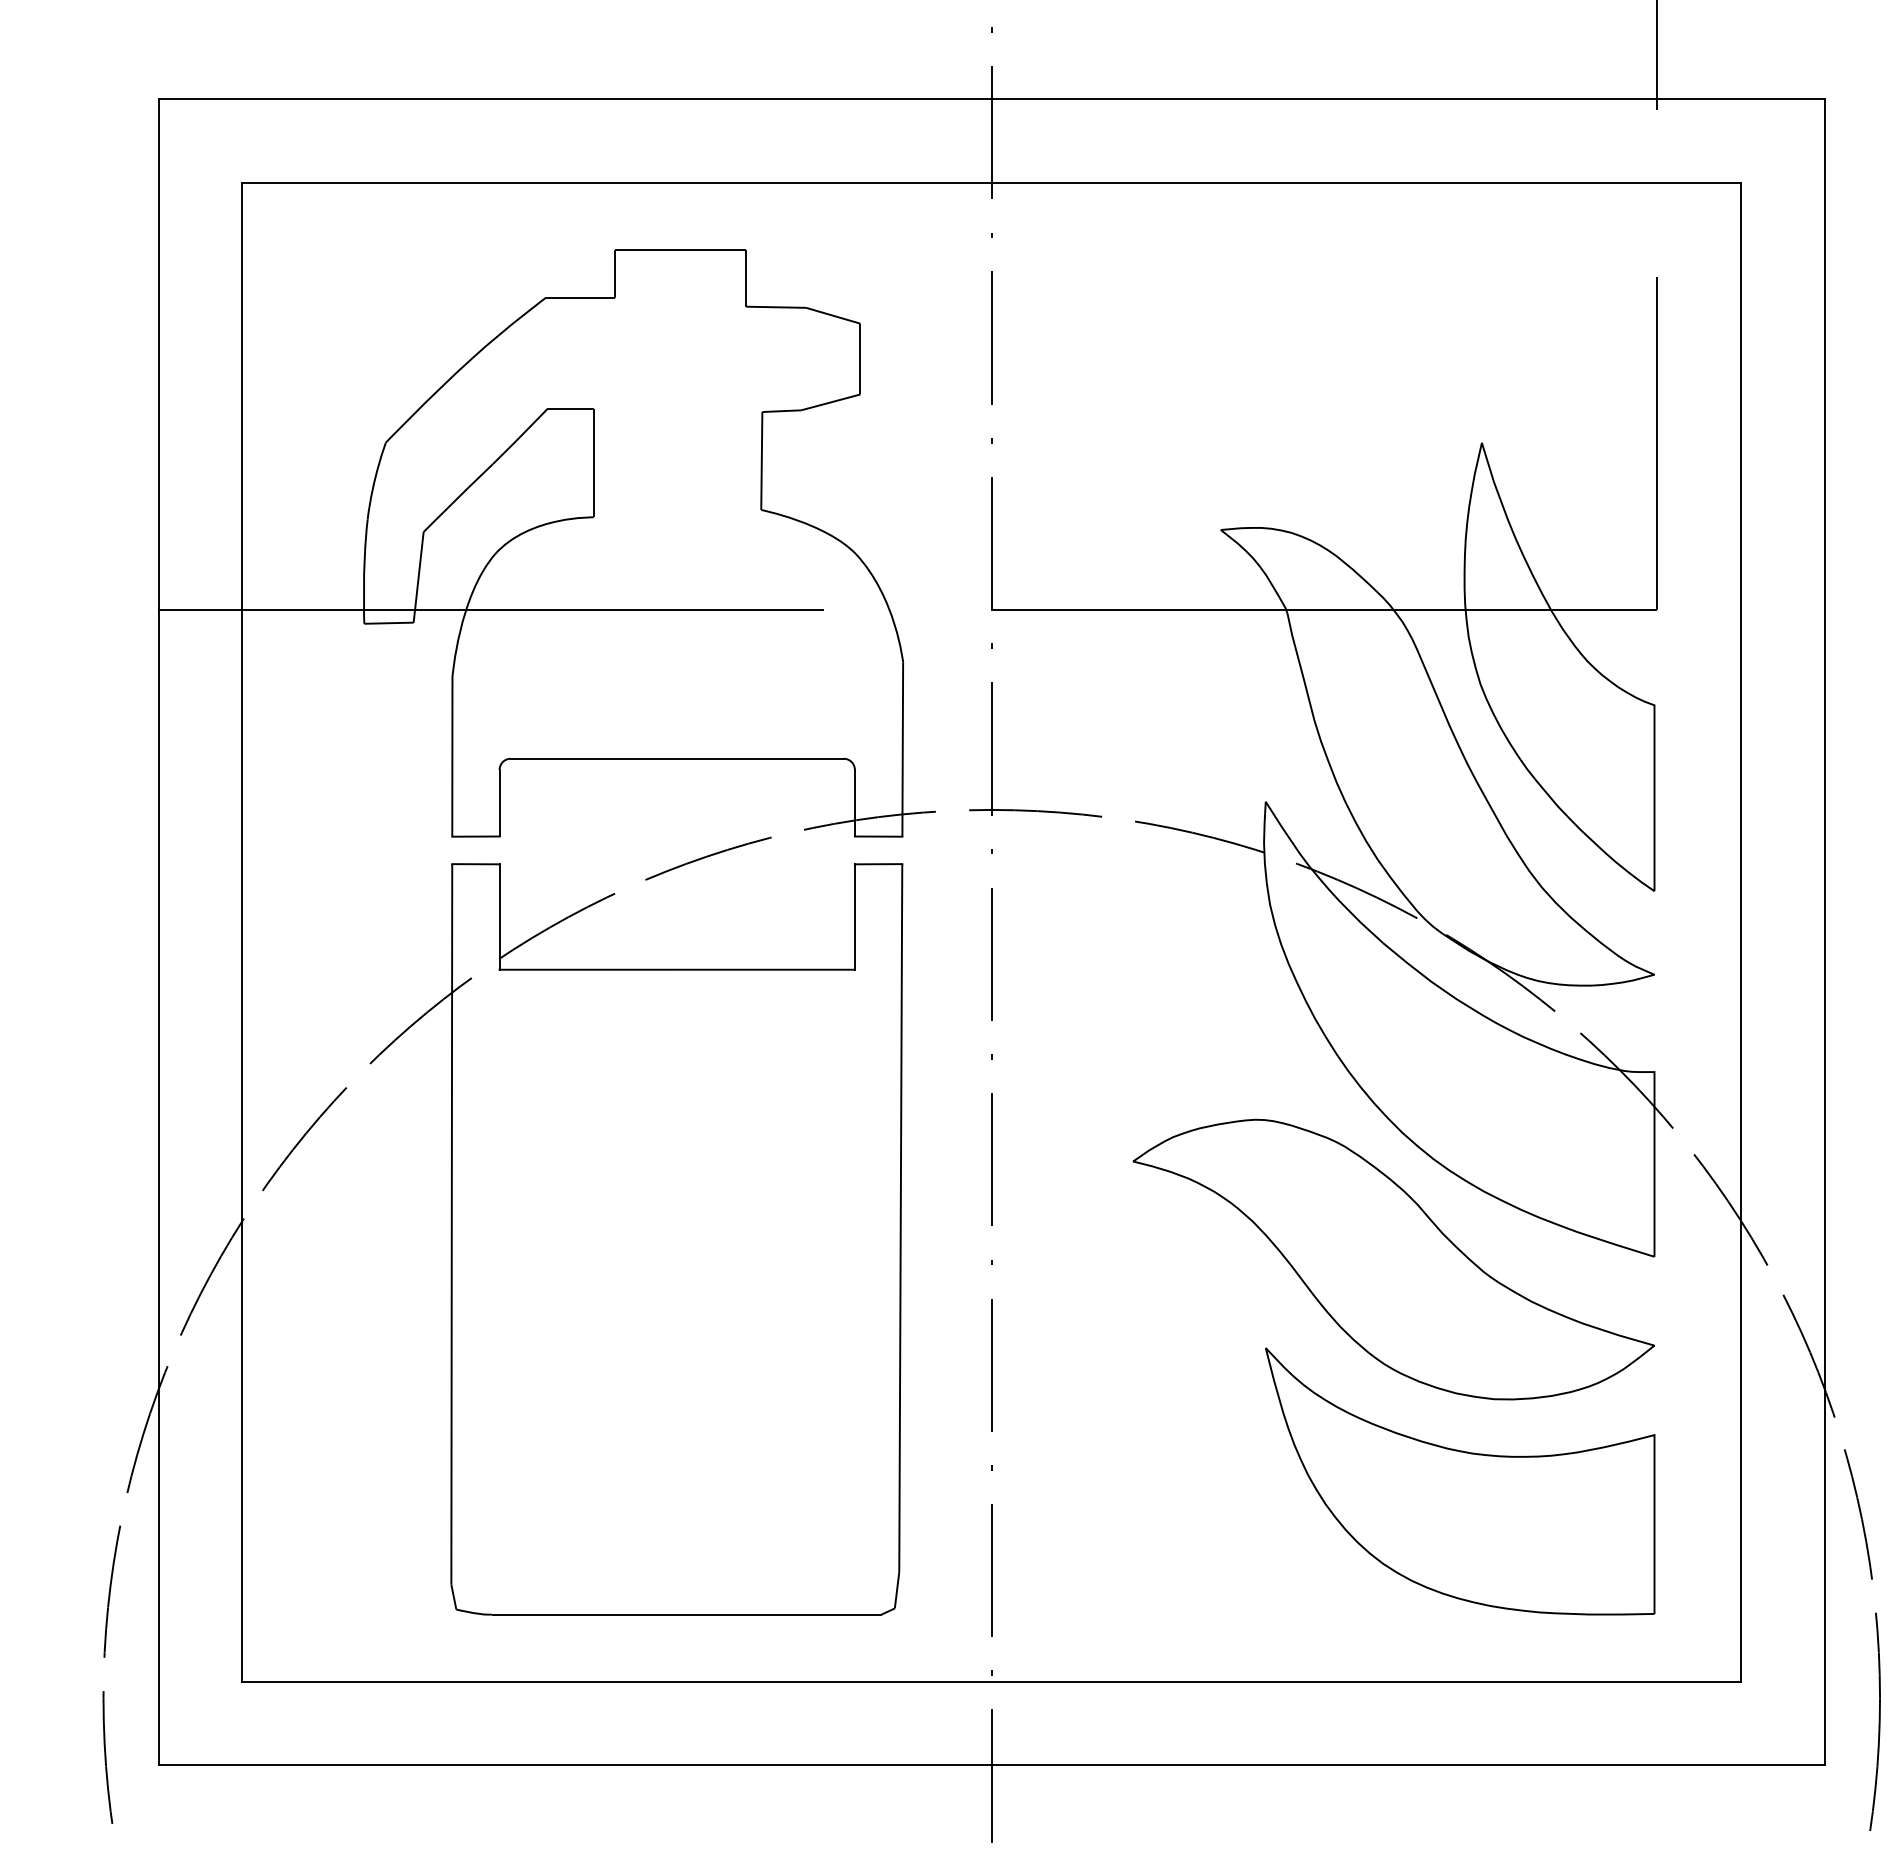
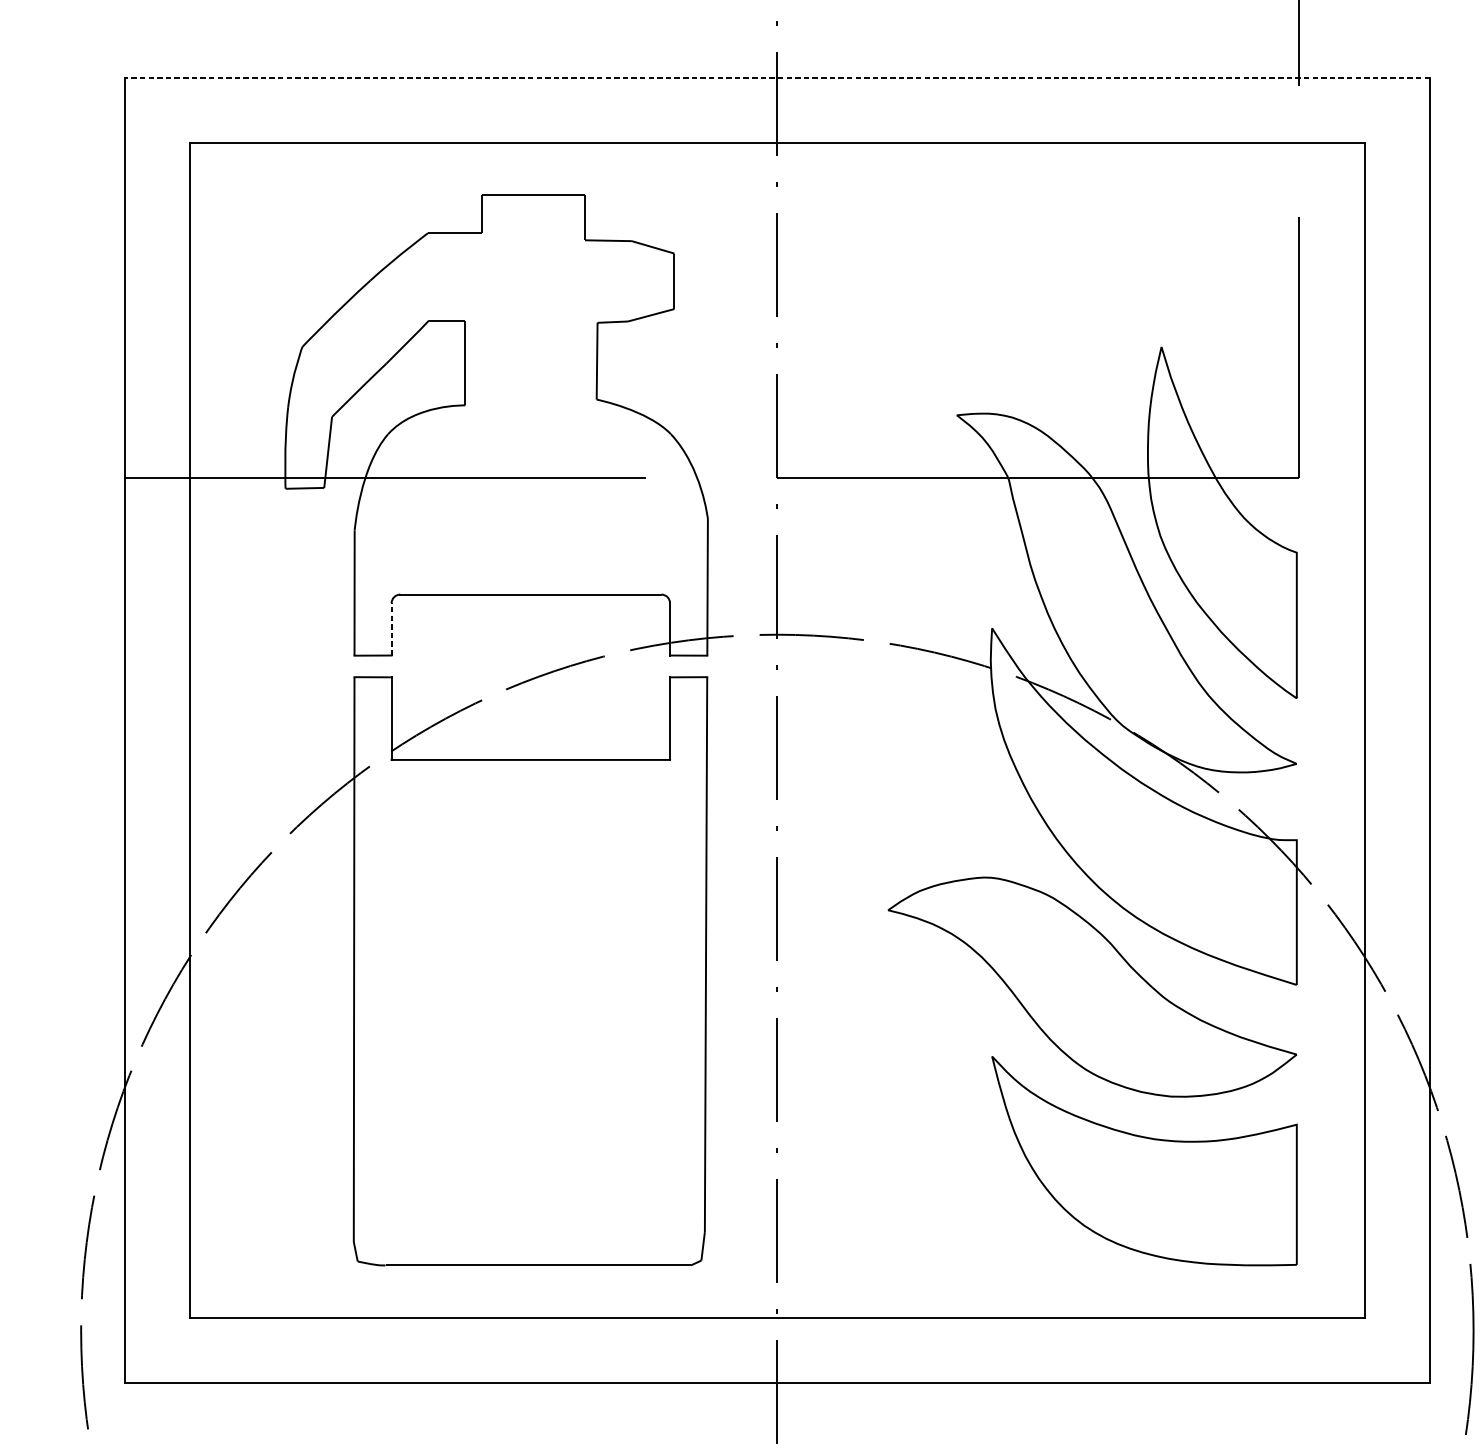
line: (991, 99) -> (777, 77), solid -> dashed
line: (499, 802) -> (391, 628), solid -> dashed

